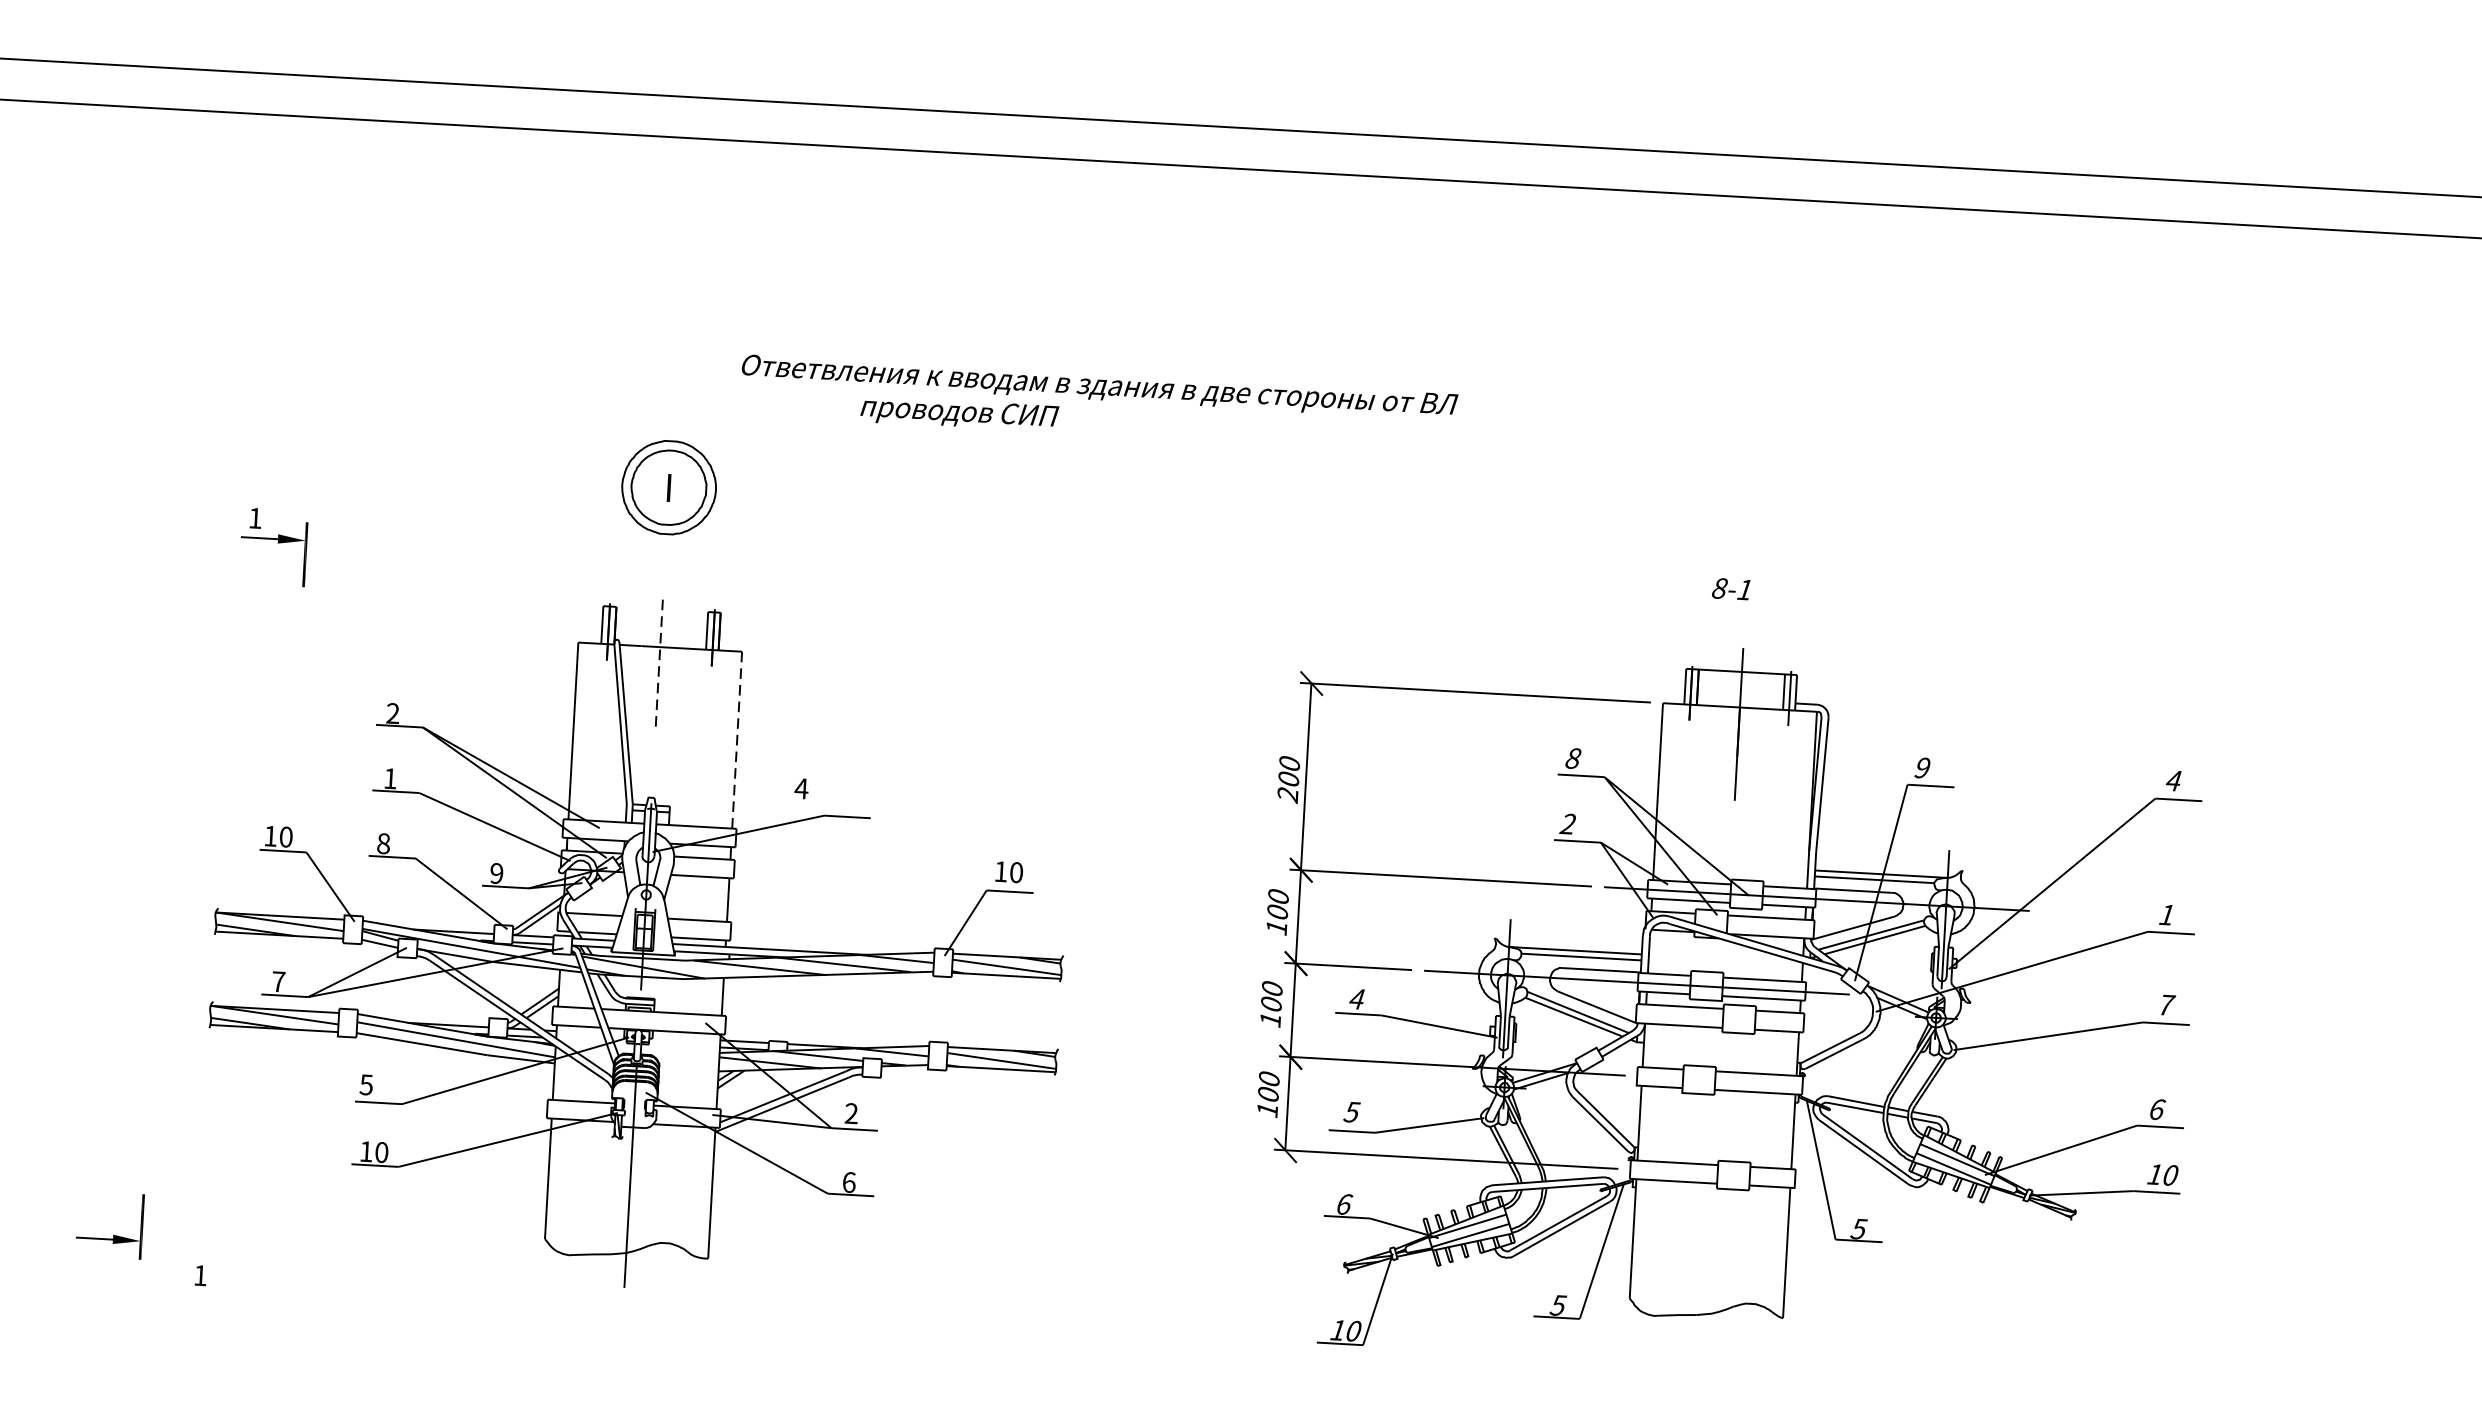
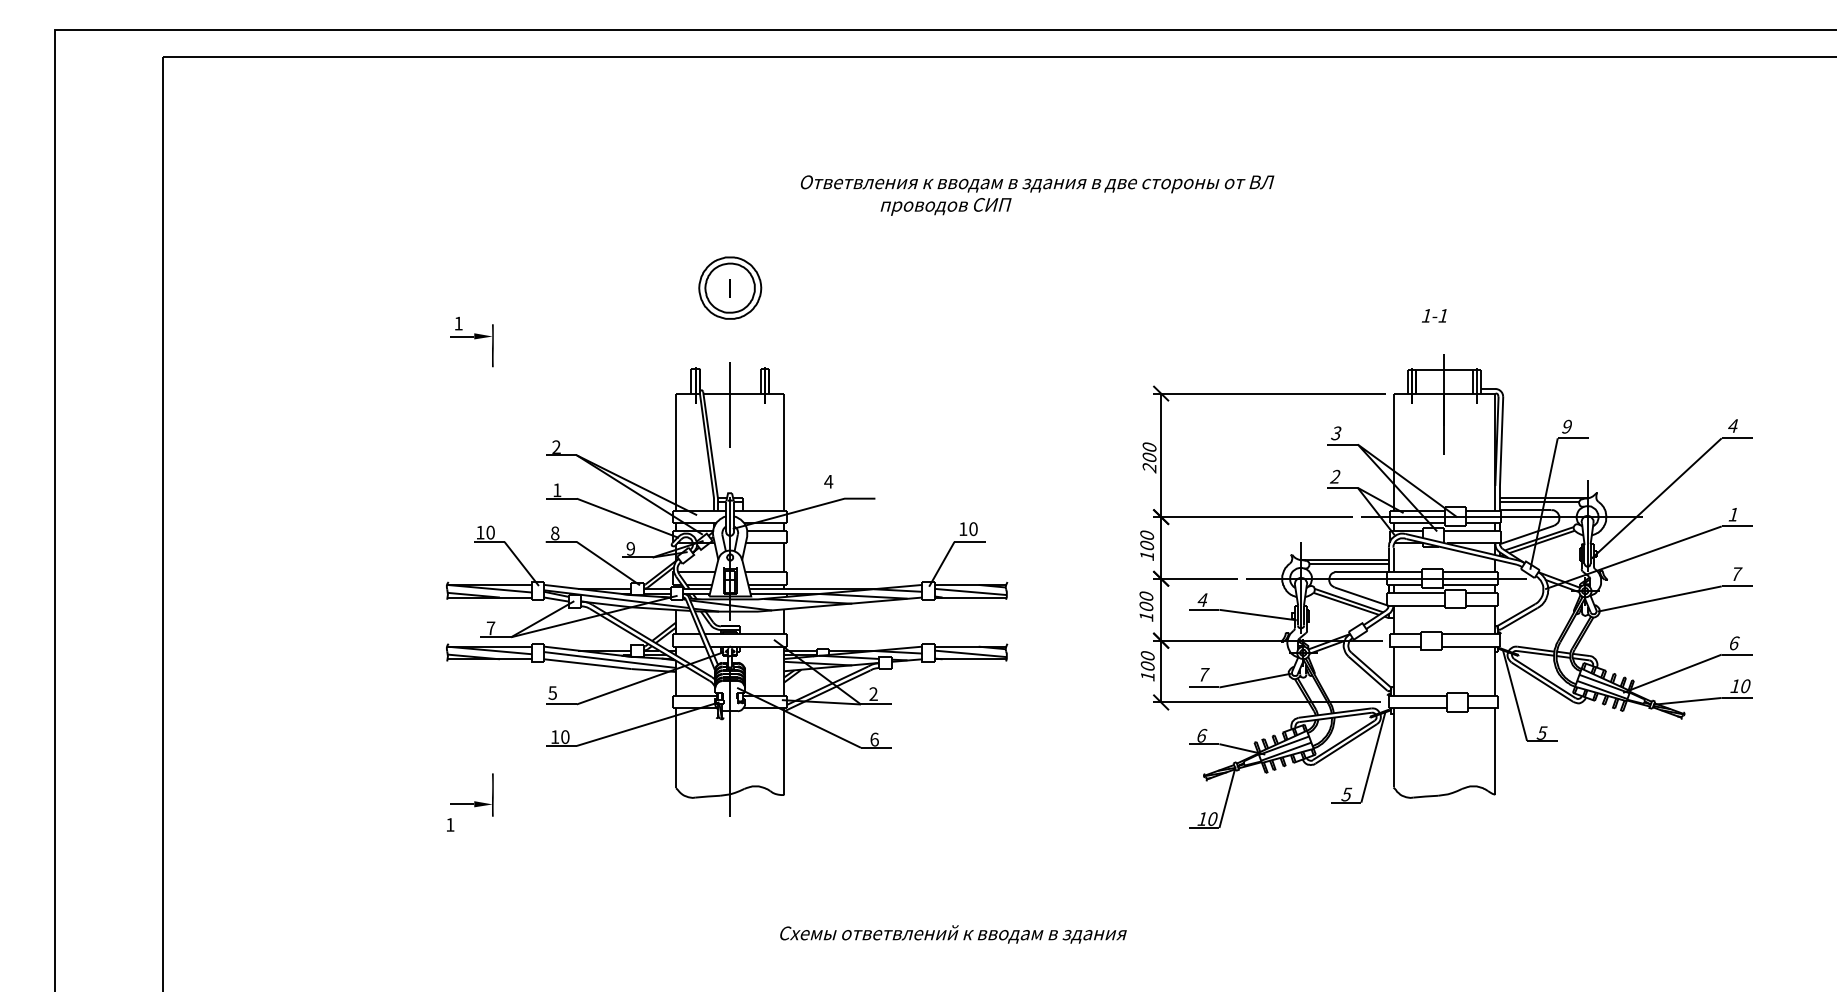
text: (1098, 404) -> (1037, 195), moved
text: (1719, 587) -> (1426, 315), 8-1 -> 1-1
line: (659, 663) -> (730, 404), dashed -> solid
line: (737, 740) -> (784, 452), dashed -> solid
text: (1573, 758) -> (1336, 433), 8 -> 3
text: (1351, 1111) -> (1203, 674), 5 -> 7
part: (113, 1235) -> (474, 801), moved

